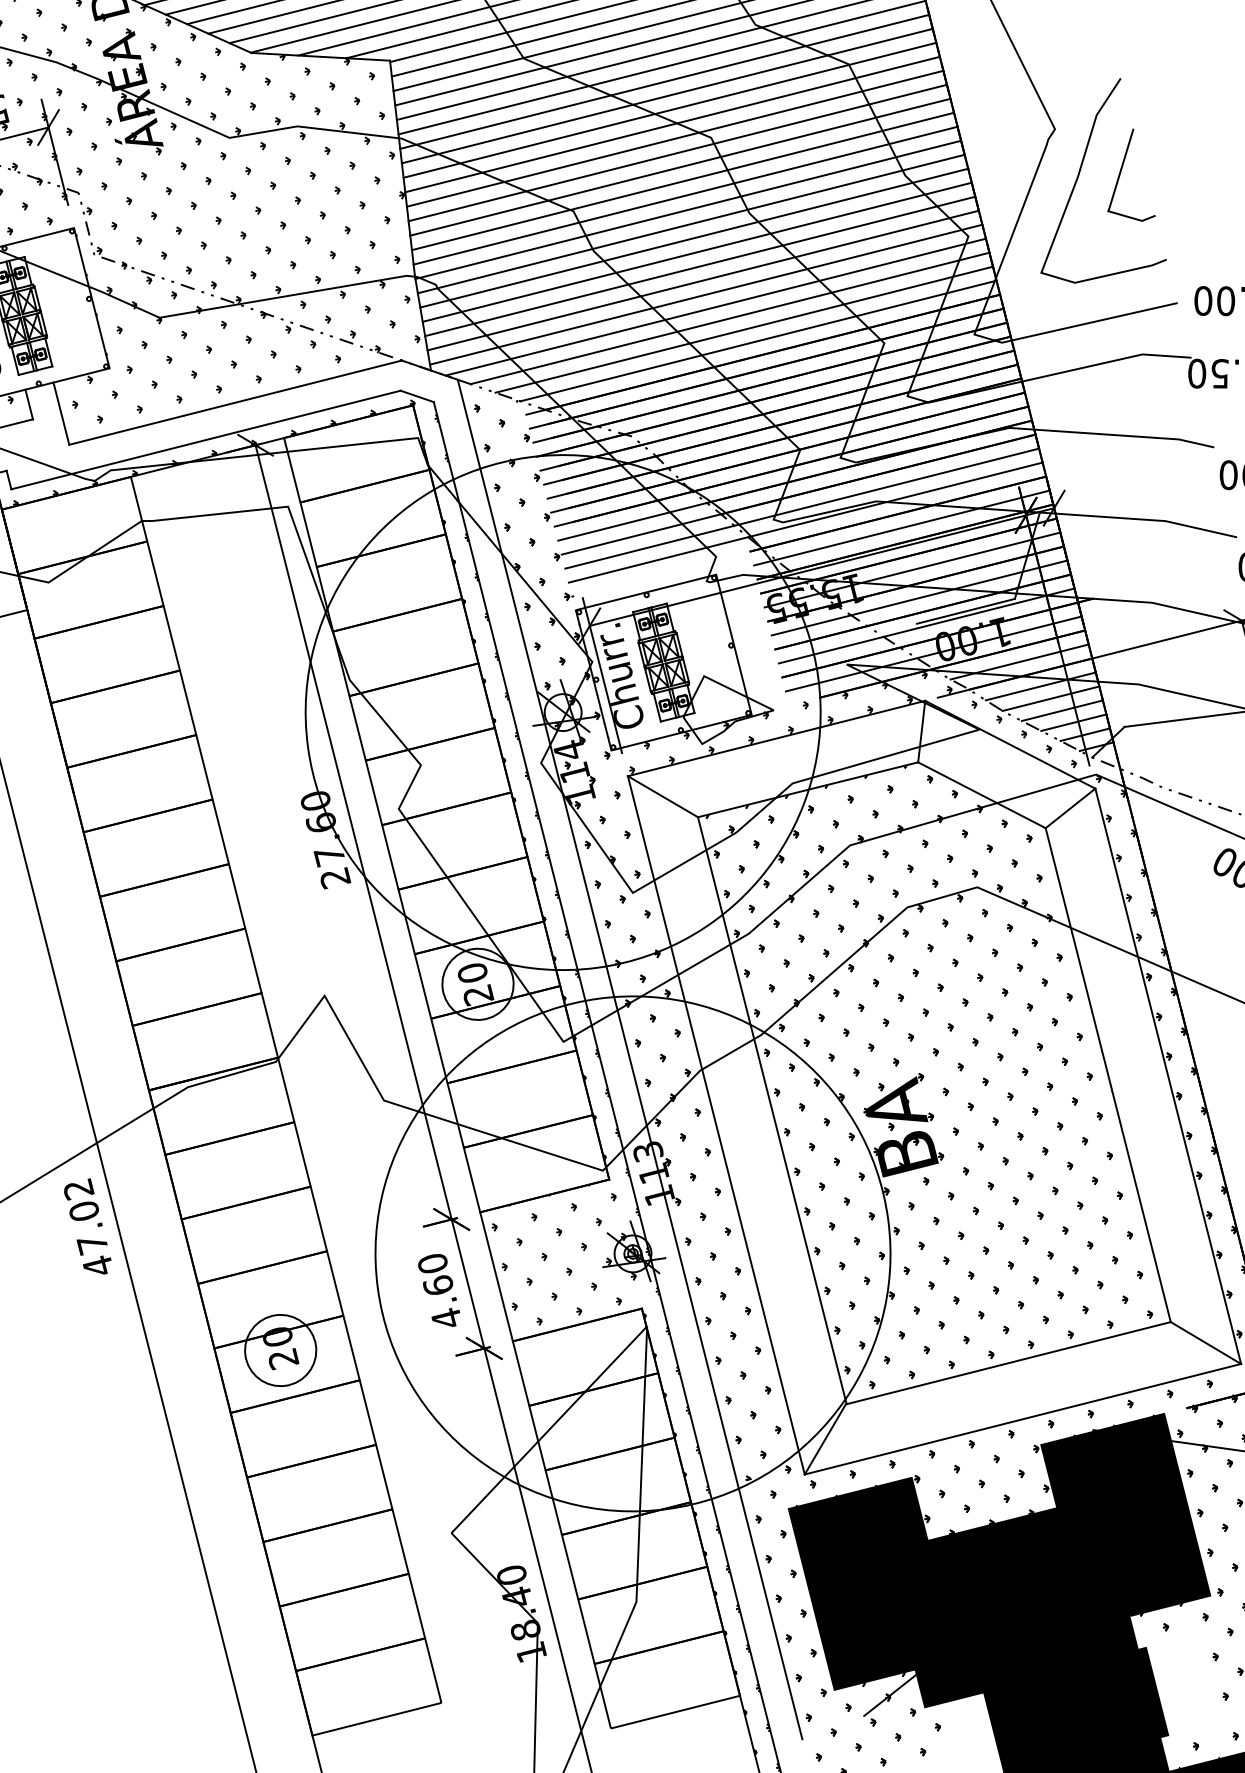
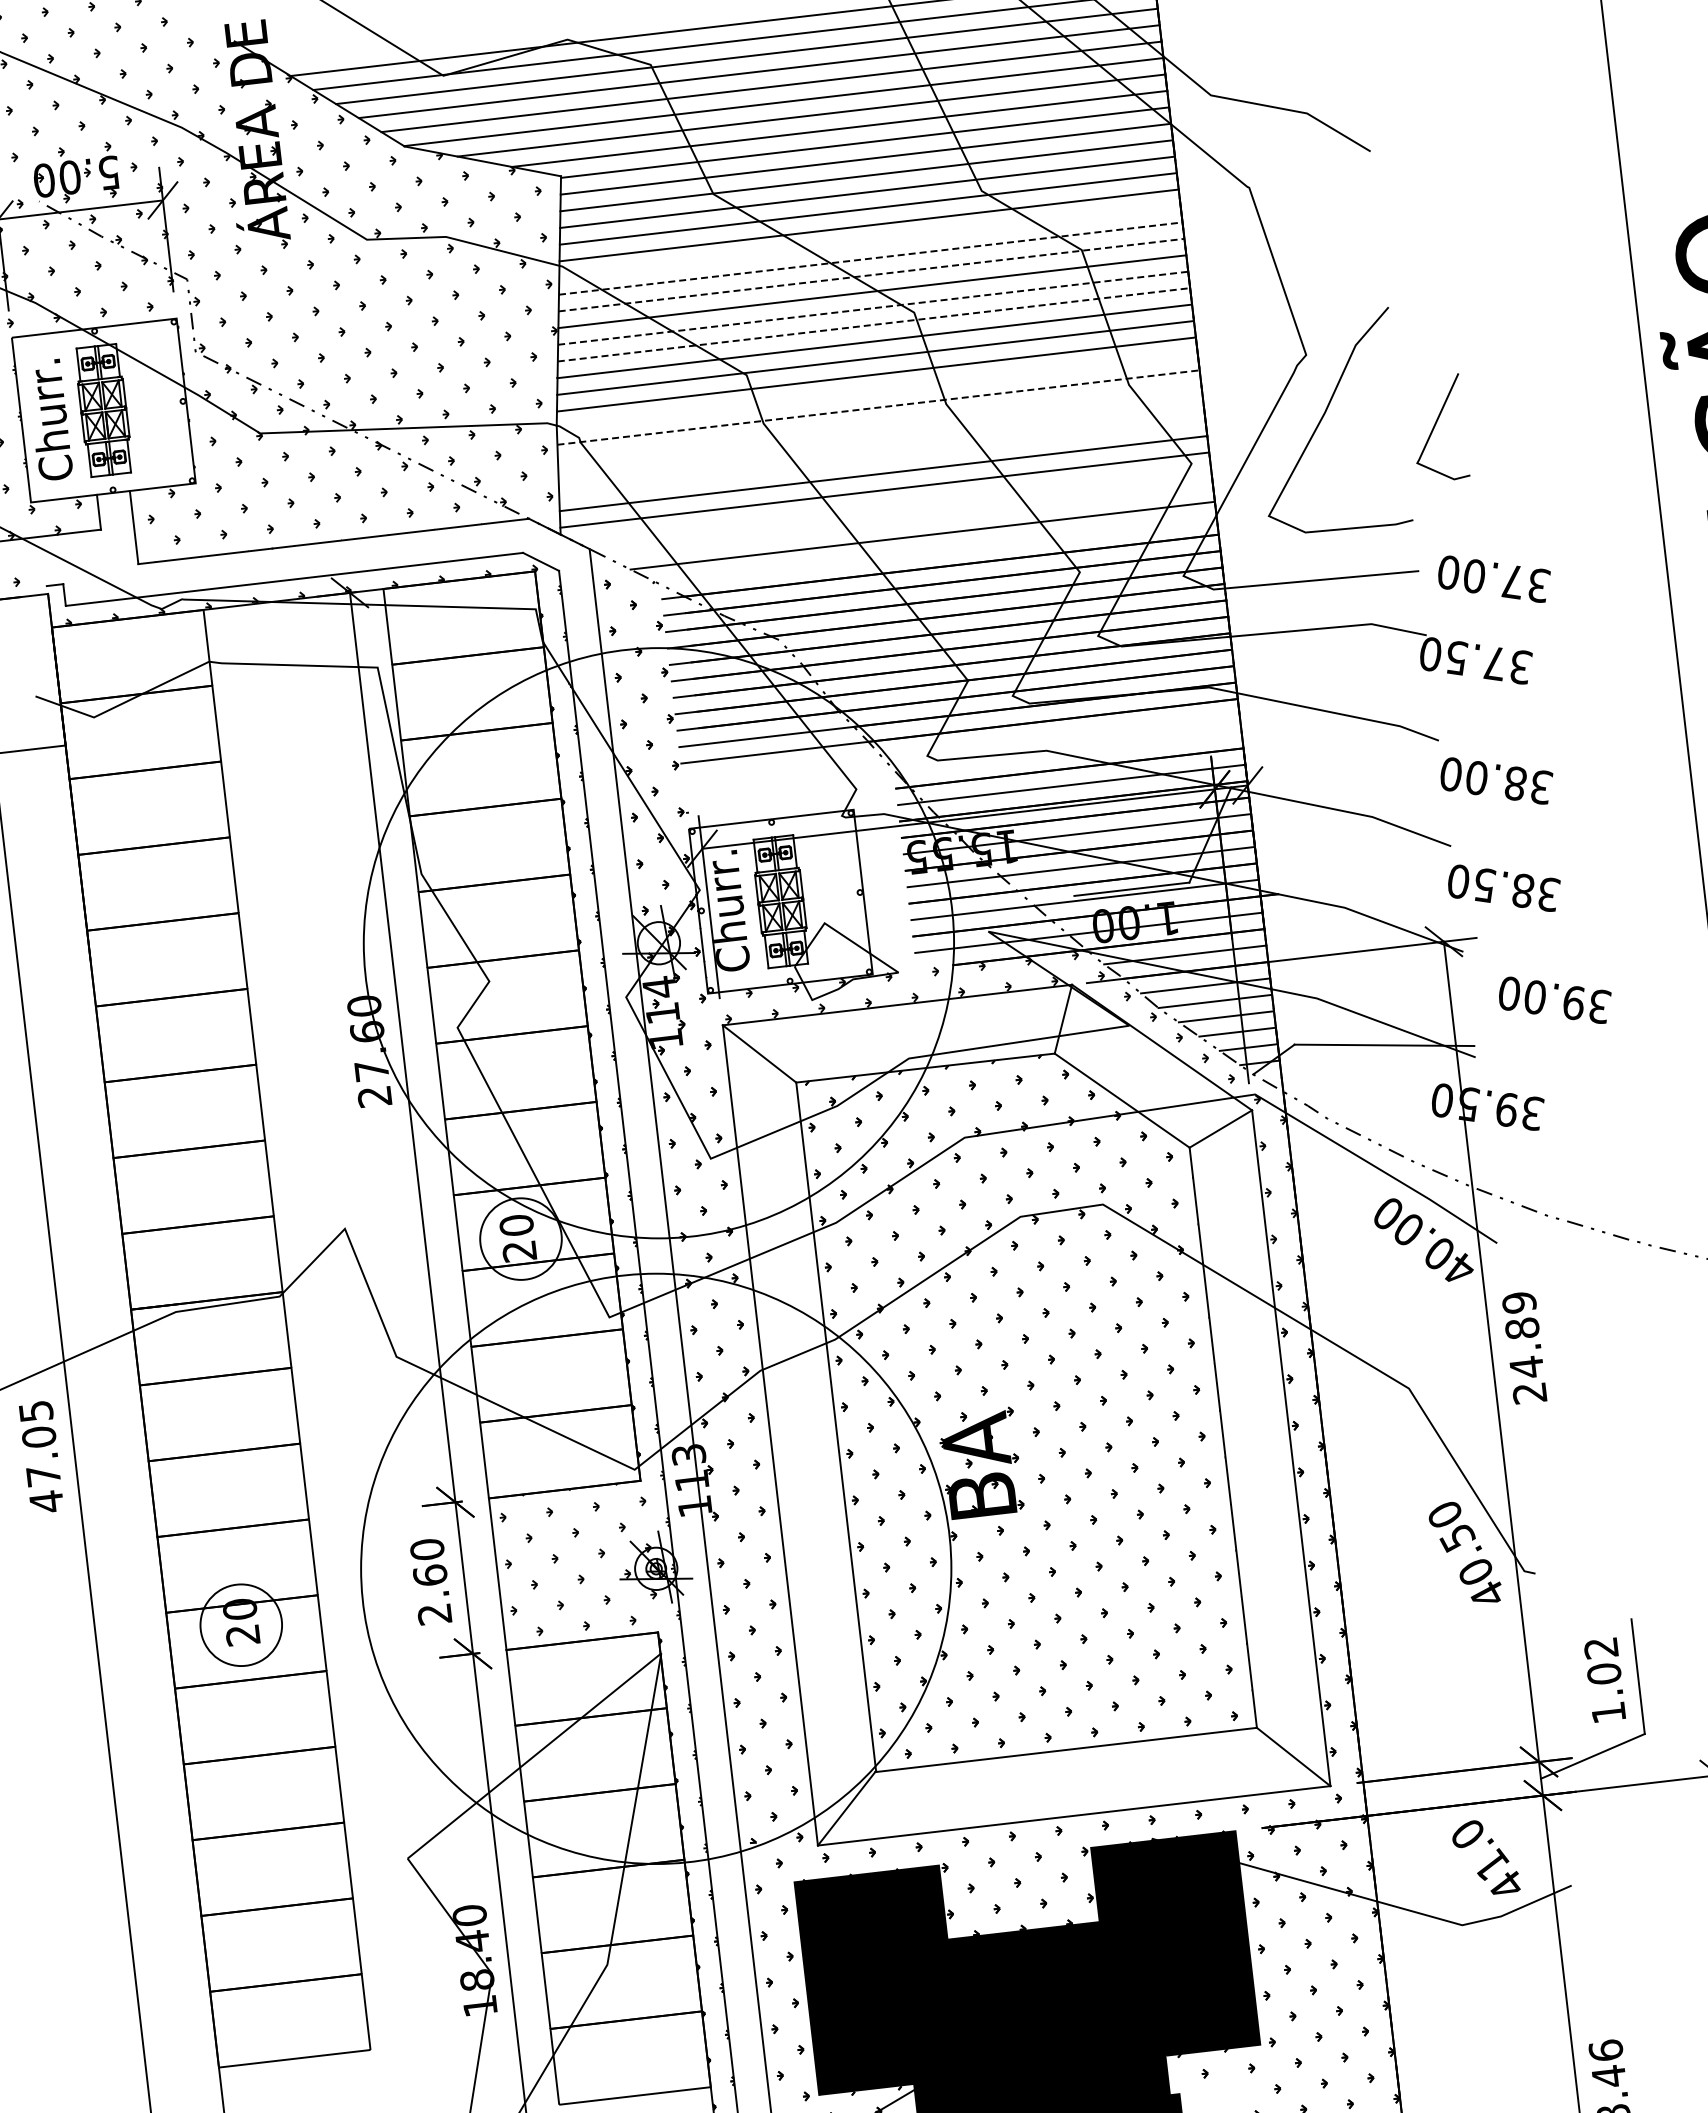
line: (664, 81) -> (869, 241), removed
line: (667, 96) -> (870, 258), solid -> dashed
line: (669, 110) -> (871, 275), solid -> dashed
line: (675, 138) -> (873, 308), solid -> dashed
line: (678, 152) -> (874, 324), solid -> dashed
curve: (1121, 173) -> (1437, 422), moved
line: (687, 209) -> (876, 390), removed
line: (692, 223) -> (879, 407), solid -> dashed
line: (693, 237) -> (879, 423), removed
line: (696, 252) -> (880, 440), removed
line: (700, 265) -> (882, 456), removed
line: (715, 306) -> (893, 505), removed
line: (730, 318) -> (908, 520), removed
line: (757, 340) -> (936, 550), removed
line: (802, 508) -> (961, 747), removed
line: (805, 522) -> (963, 763), removed
text: (78, 1189) -> (35, 1411), 47.02 -> 47.05
text: (446, 1318) -> (434, 1613), 4.60 -> 2.60

